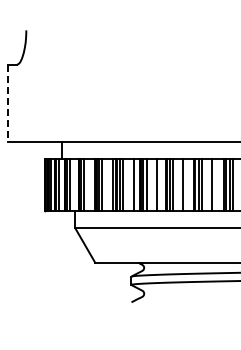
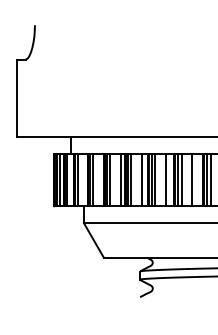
line: (8, 103) -> (17, 98), dashed -> solid

